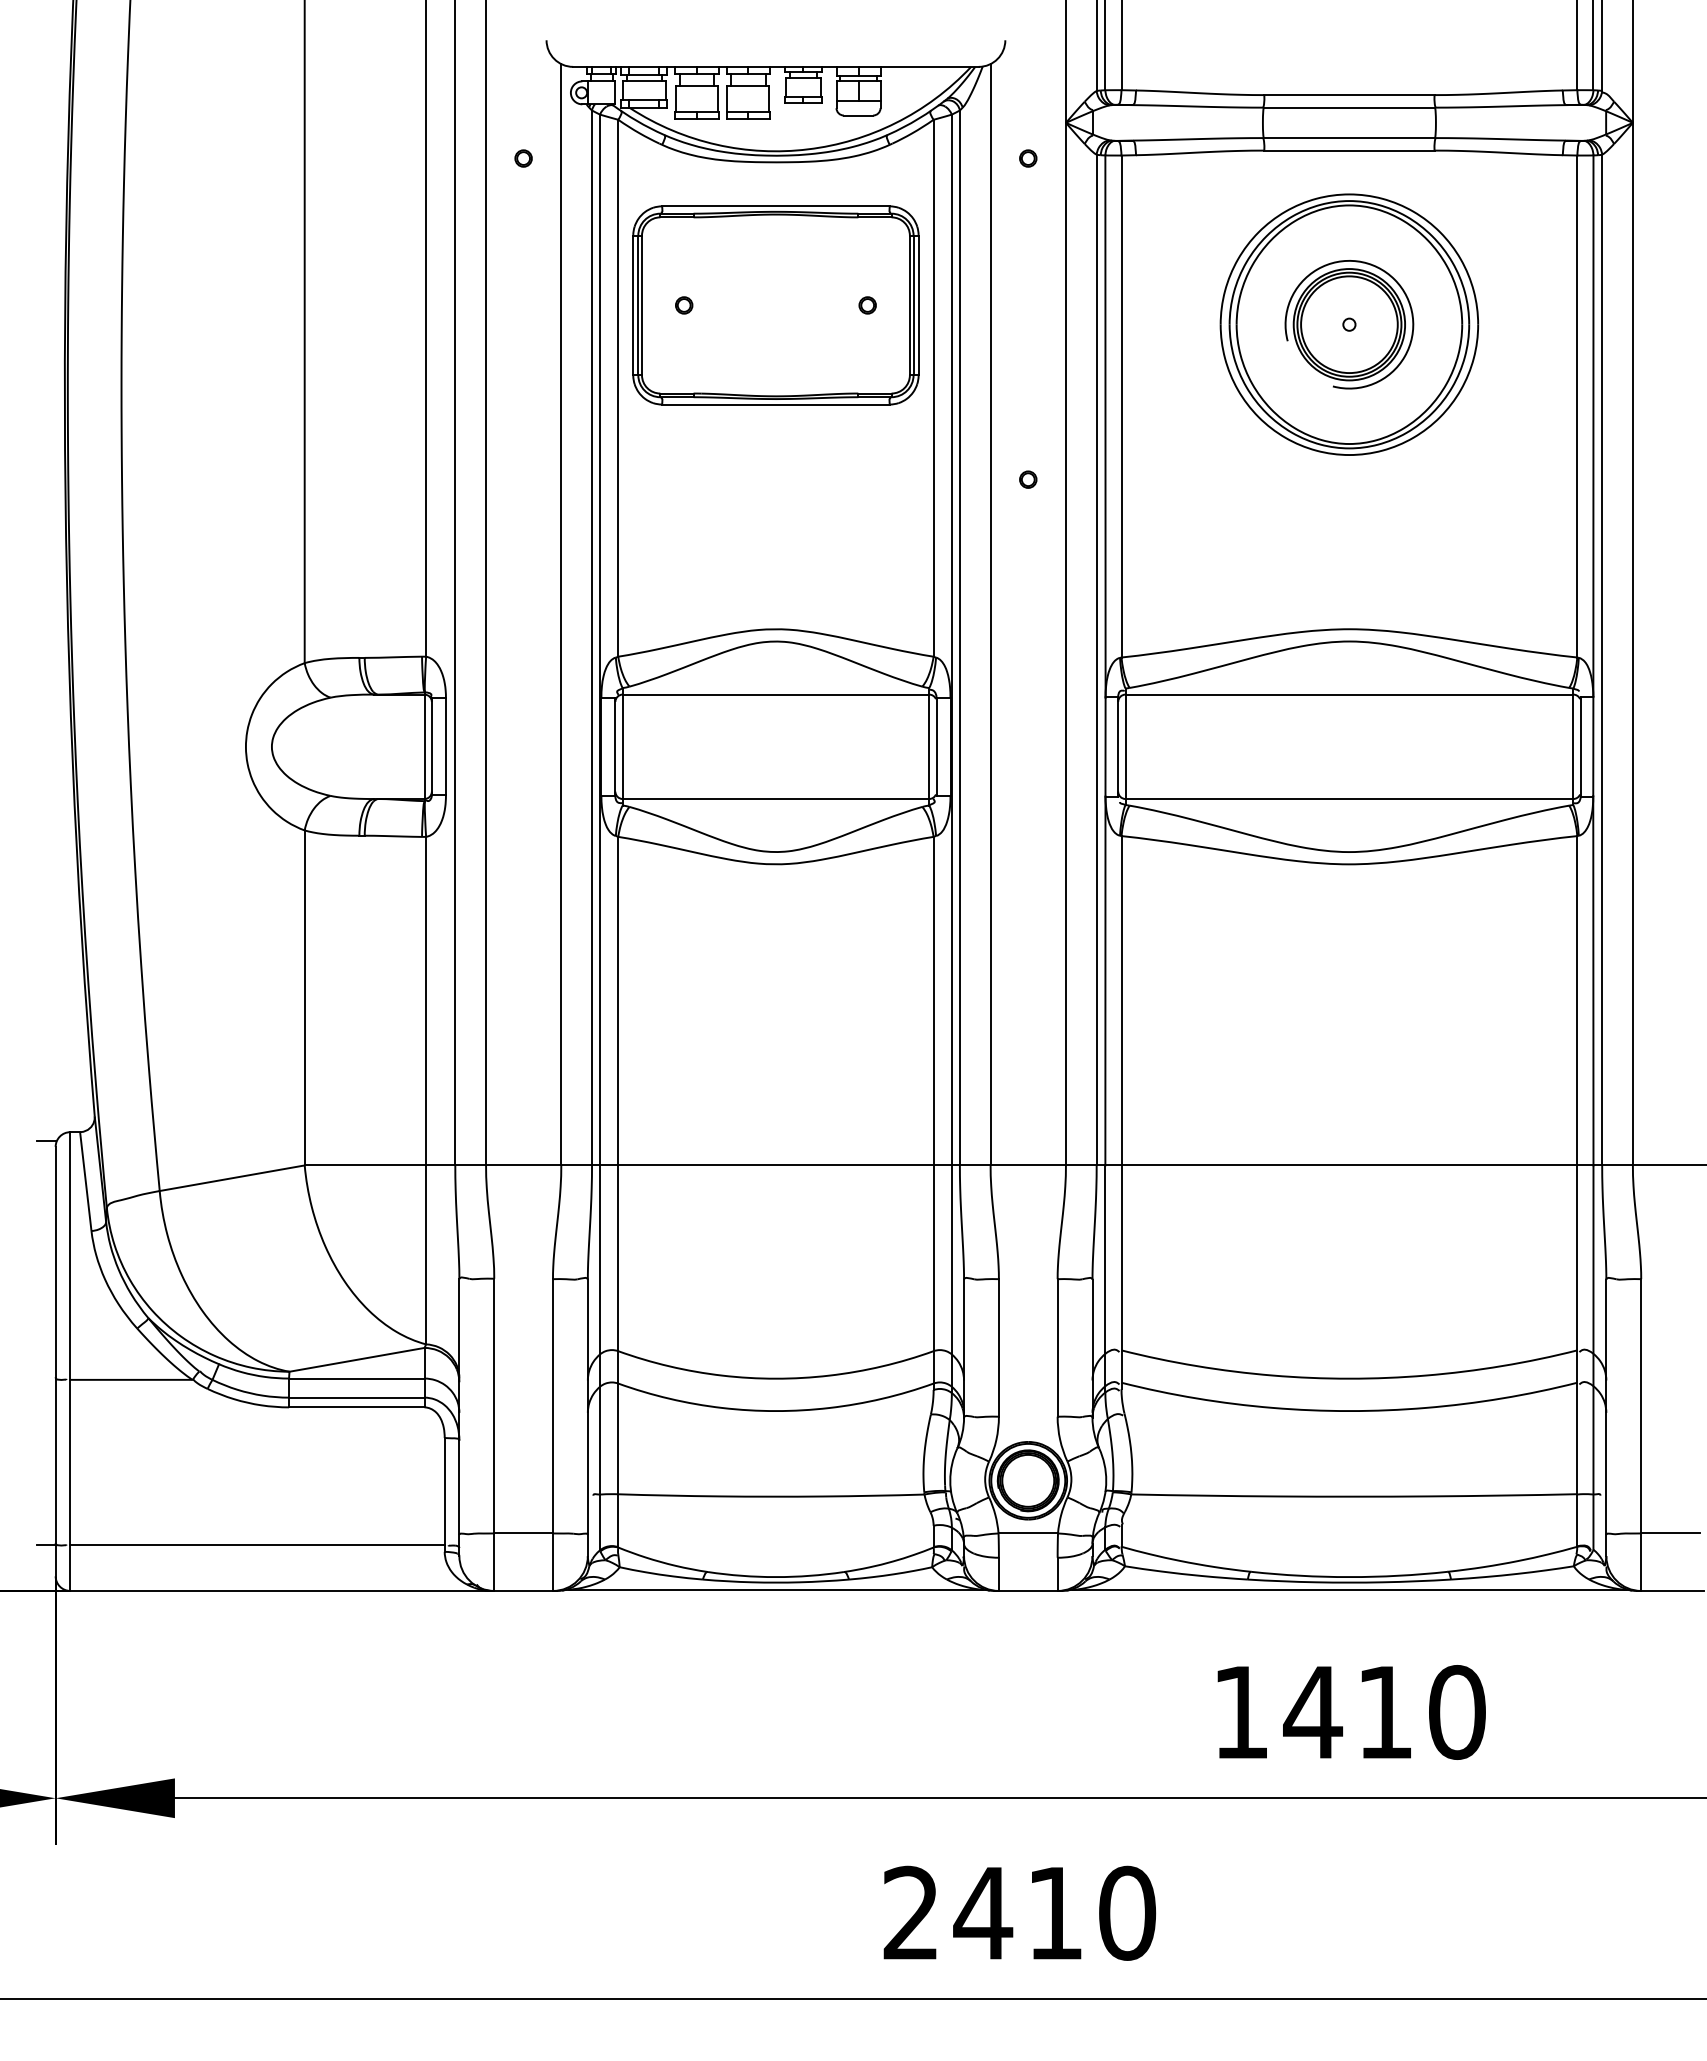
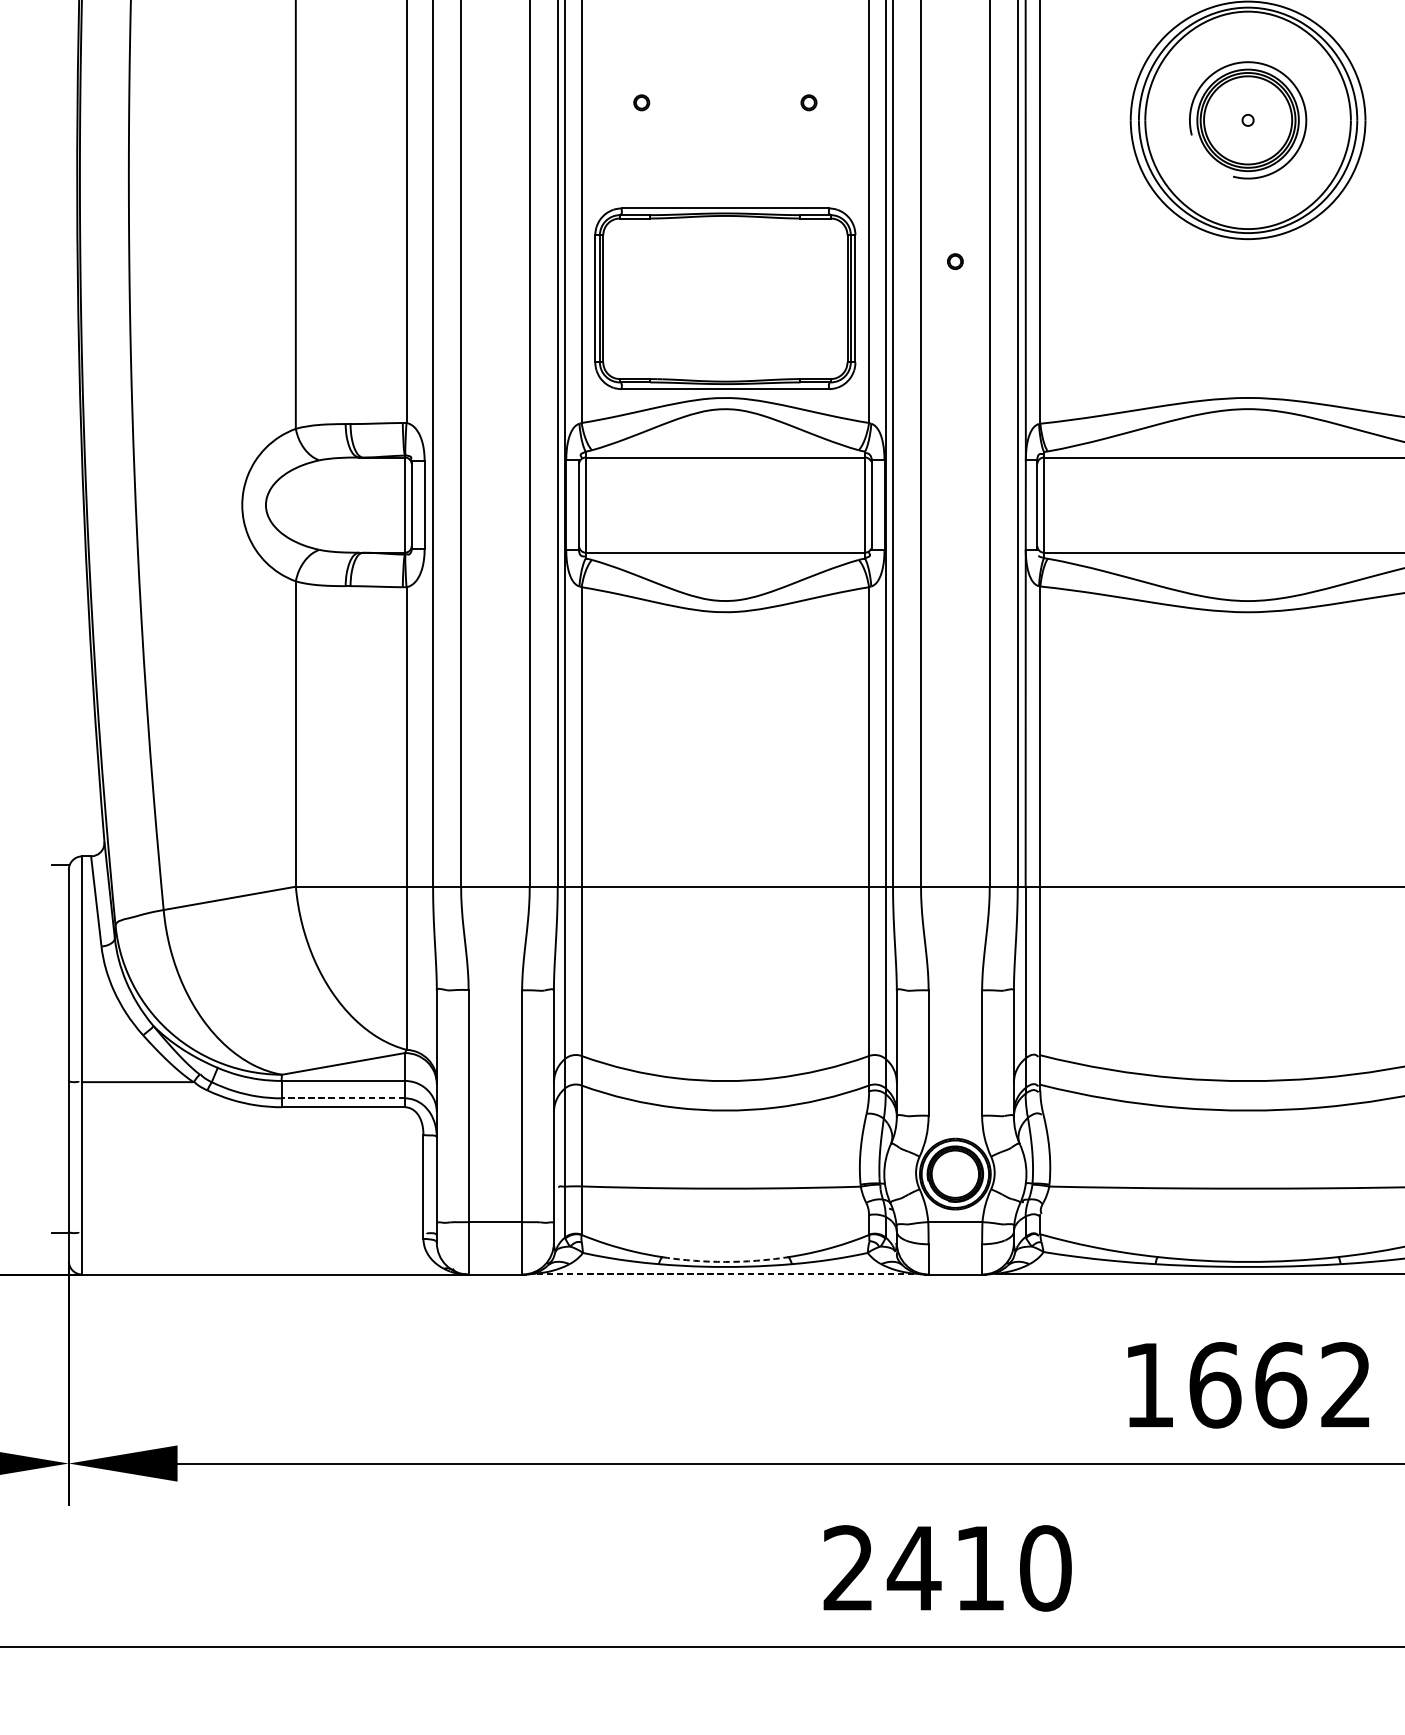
part: (775, 305) -> (724, 298), moved
line: (356, 1397) -> (343, 1098), solid -> dashed
line: (257, 1545) -> (252, 1233), removed
arc: (775, 1577) -> (724, 1262), solid -> dashed
line: (775, 1589) -> (724, 1273), solid -> dashed
text: (1384, 1712) -> (1280, 1385), 1410 -> 1662

